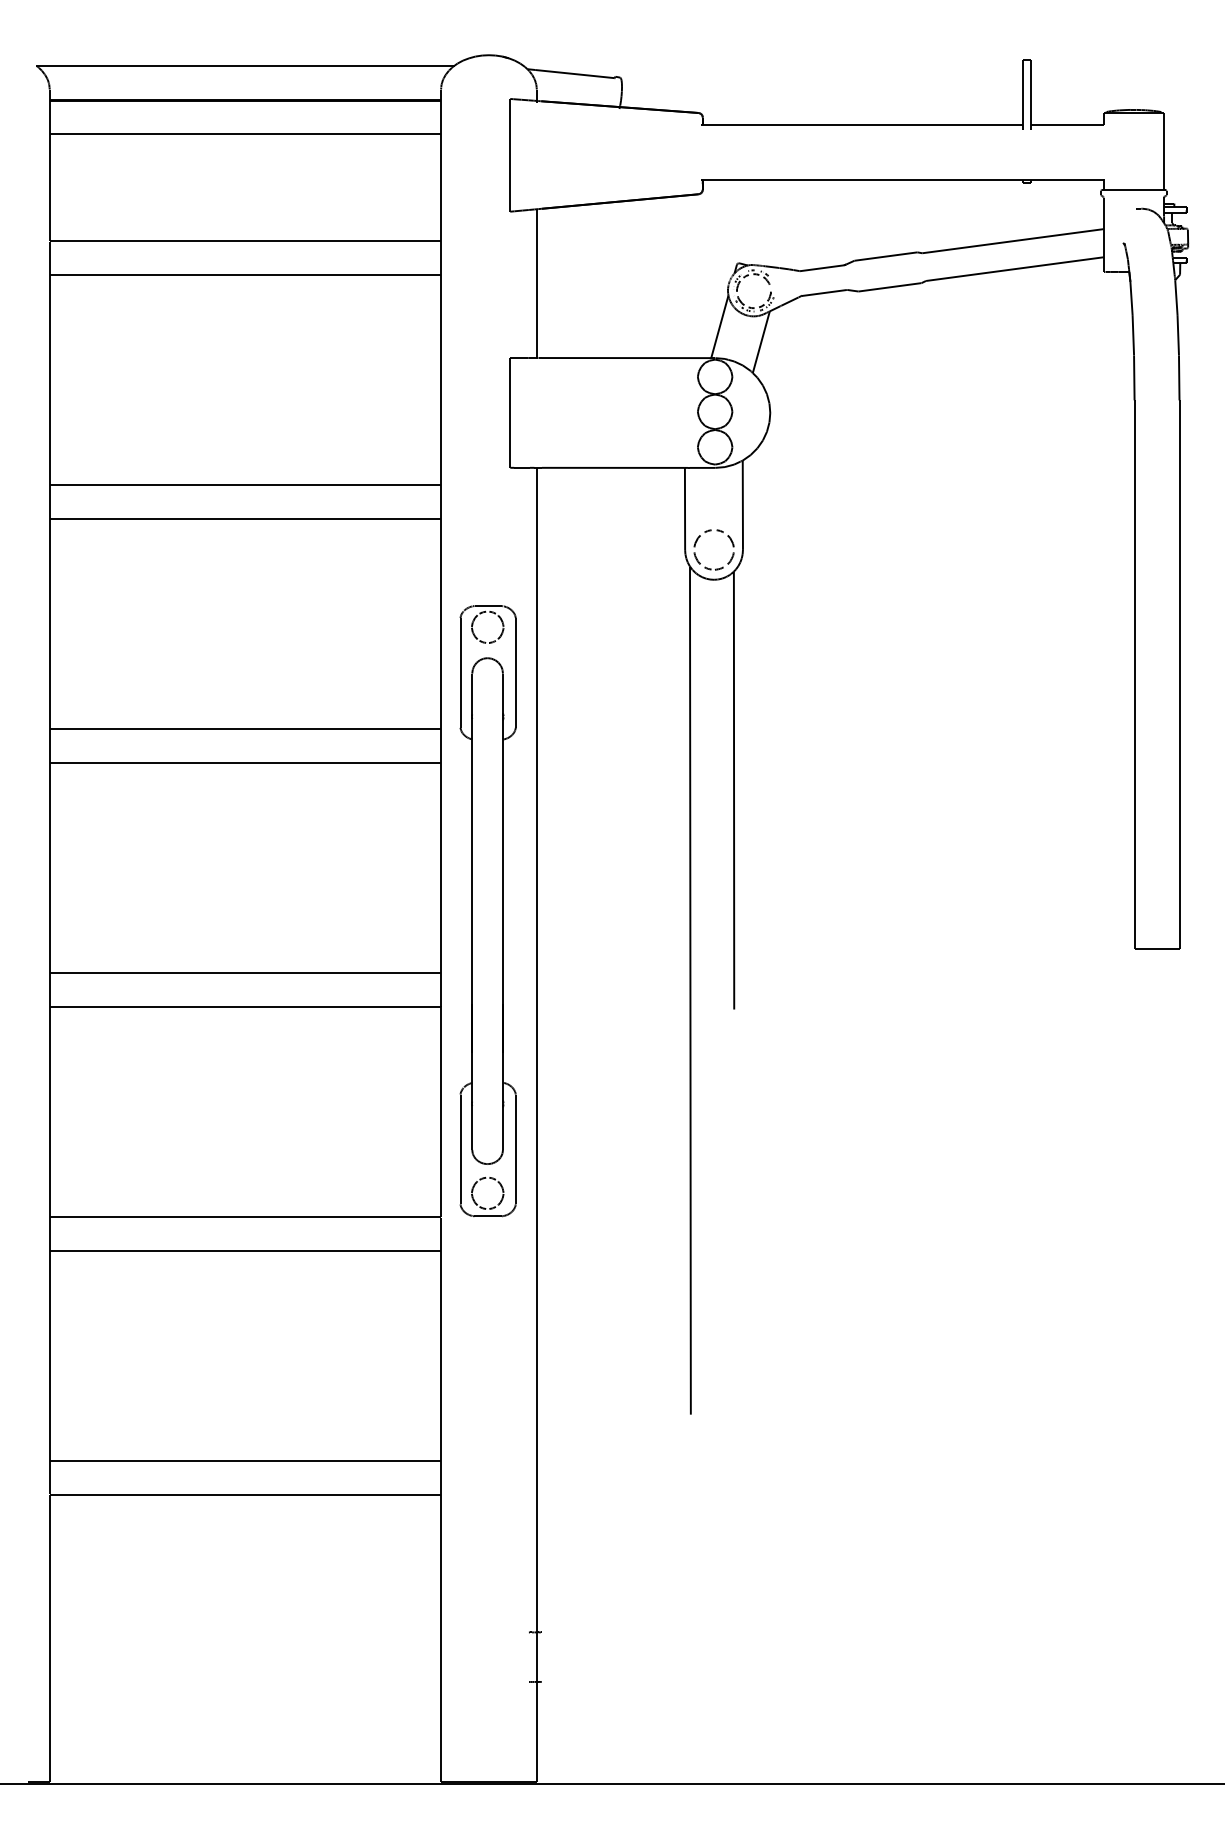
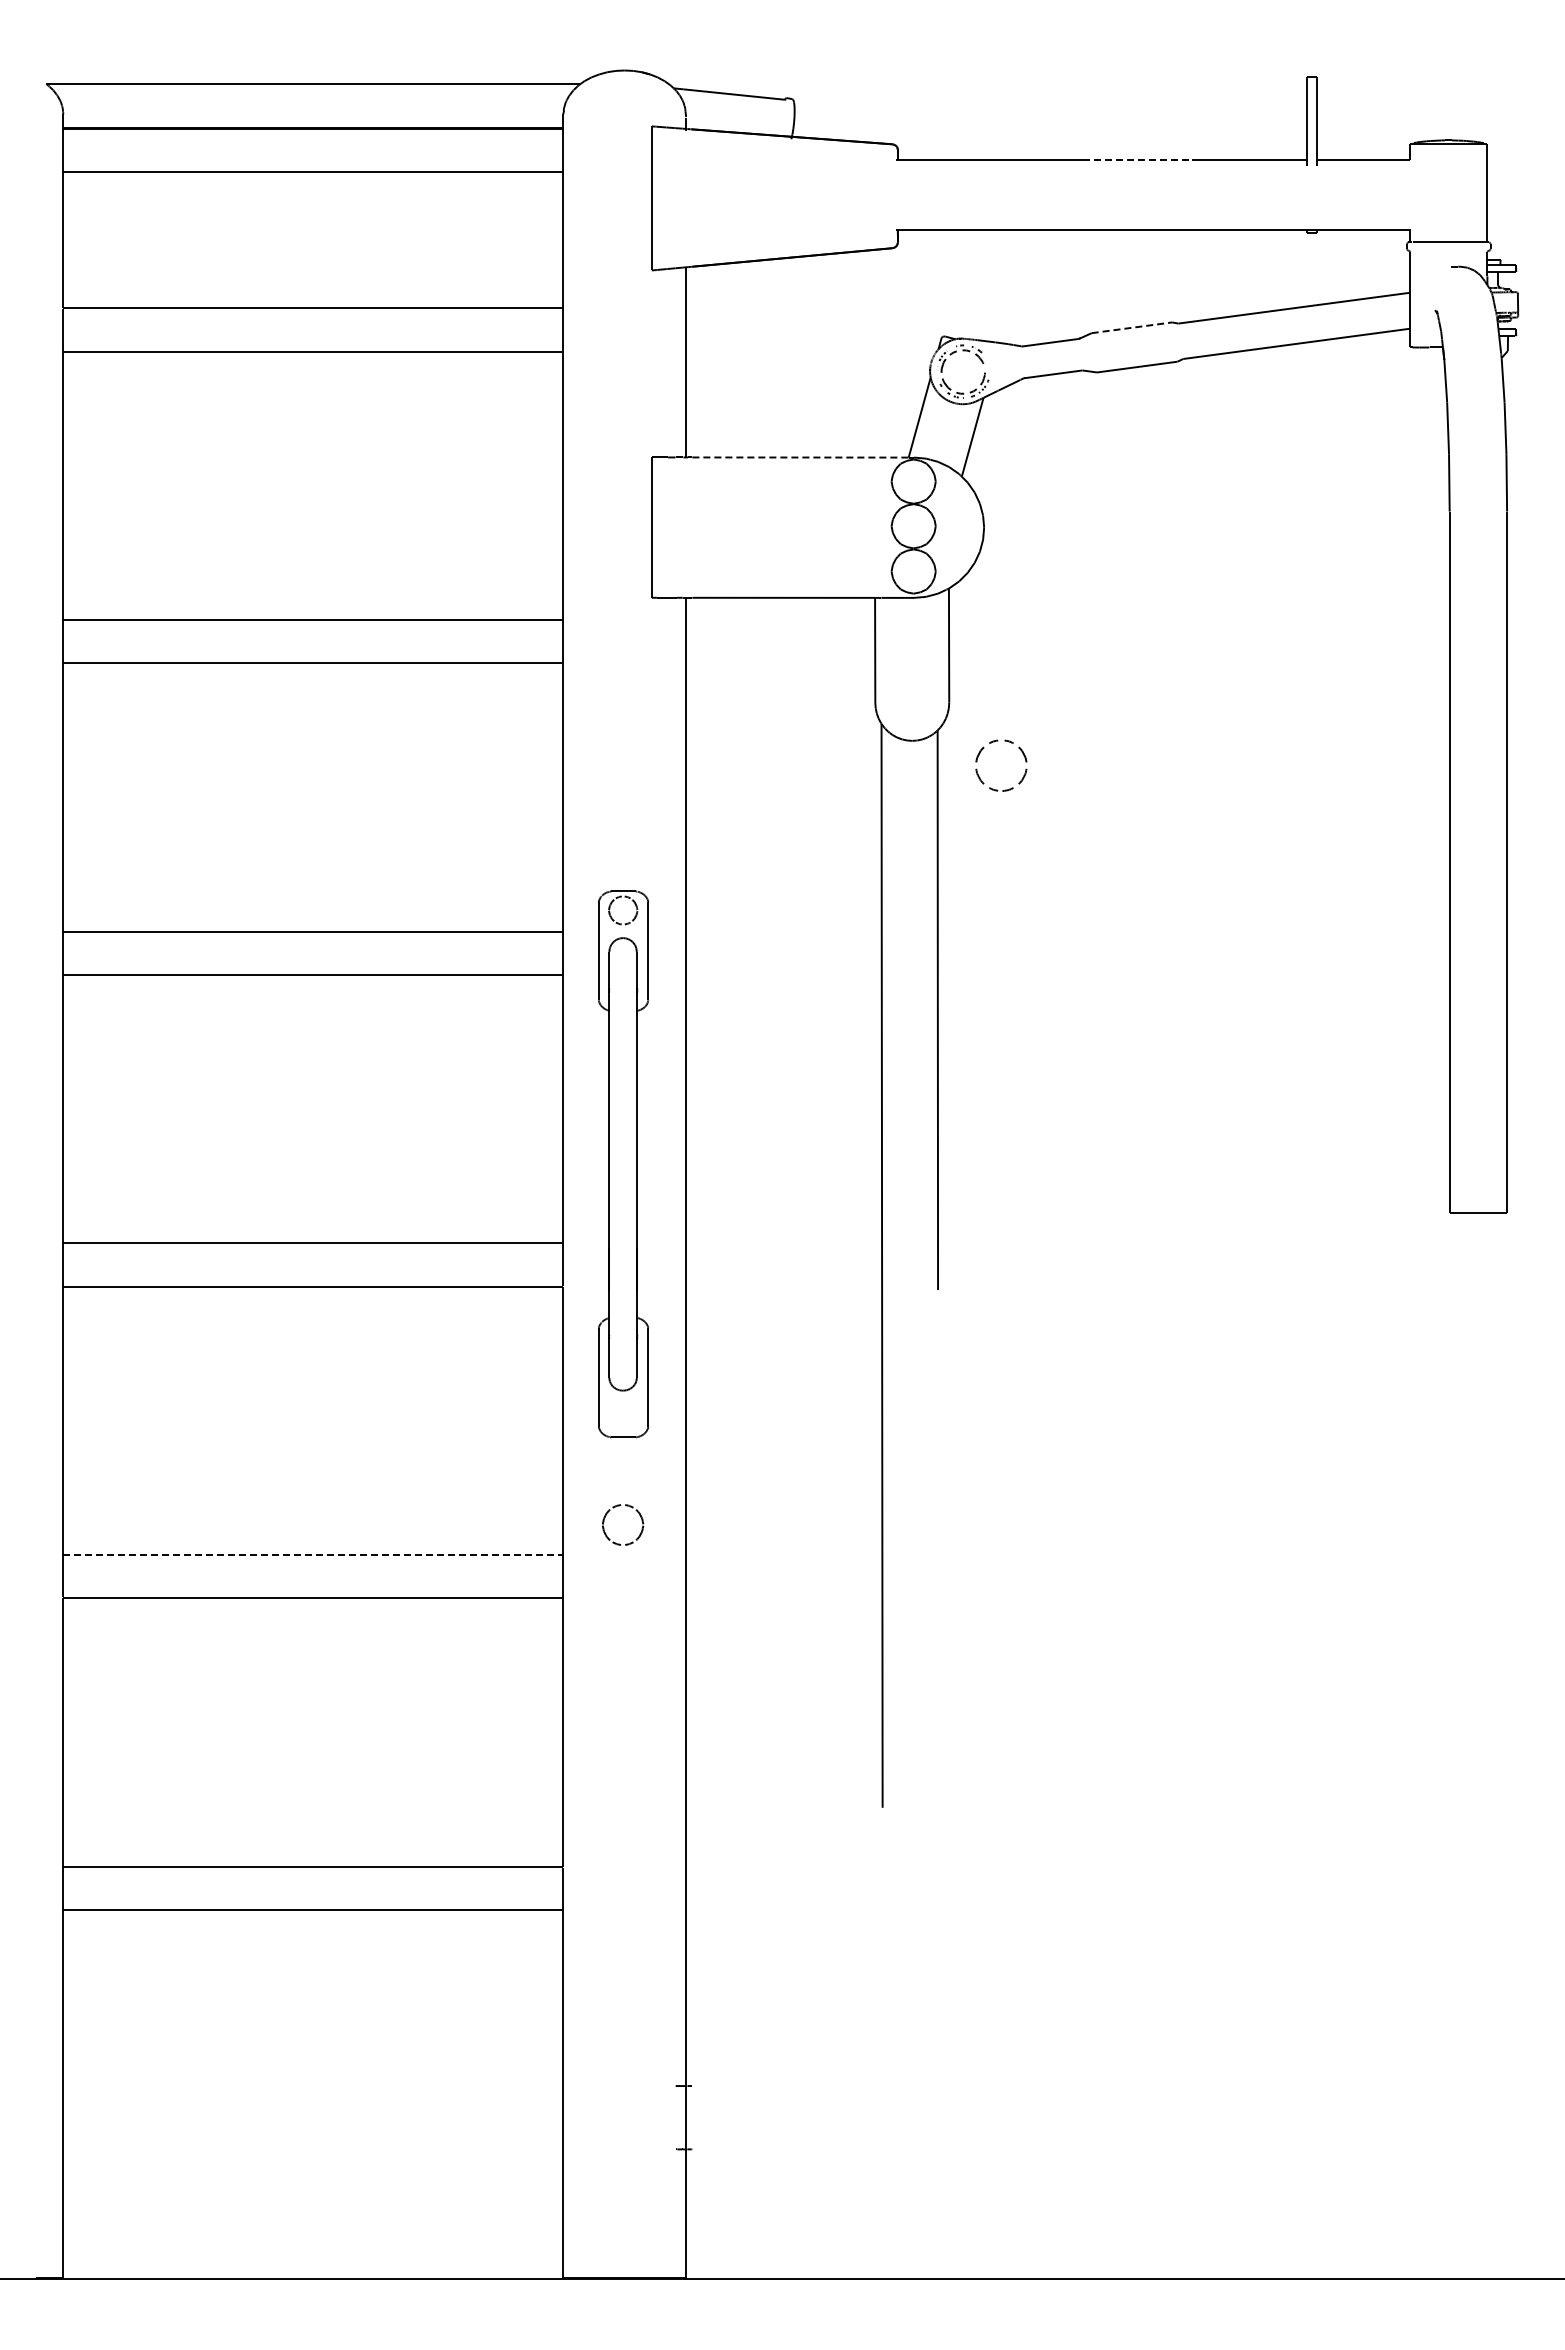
line: (890, 124) -> (1137, 159), solid -> dashed
line: (885, 256) -> (1131, 327), solid -> dashed
line: (627, 358) -> (801, 457), solid -> dashed
part: (730, 541) -> (1022, 754), moved
part: (488, 911) -> (623, 1164), size x0.7
line: (245, 1217) -> (313, 1555), solid -> dashed

